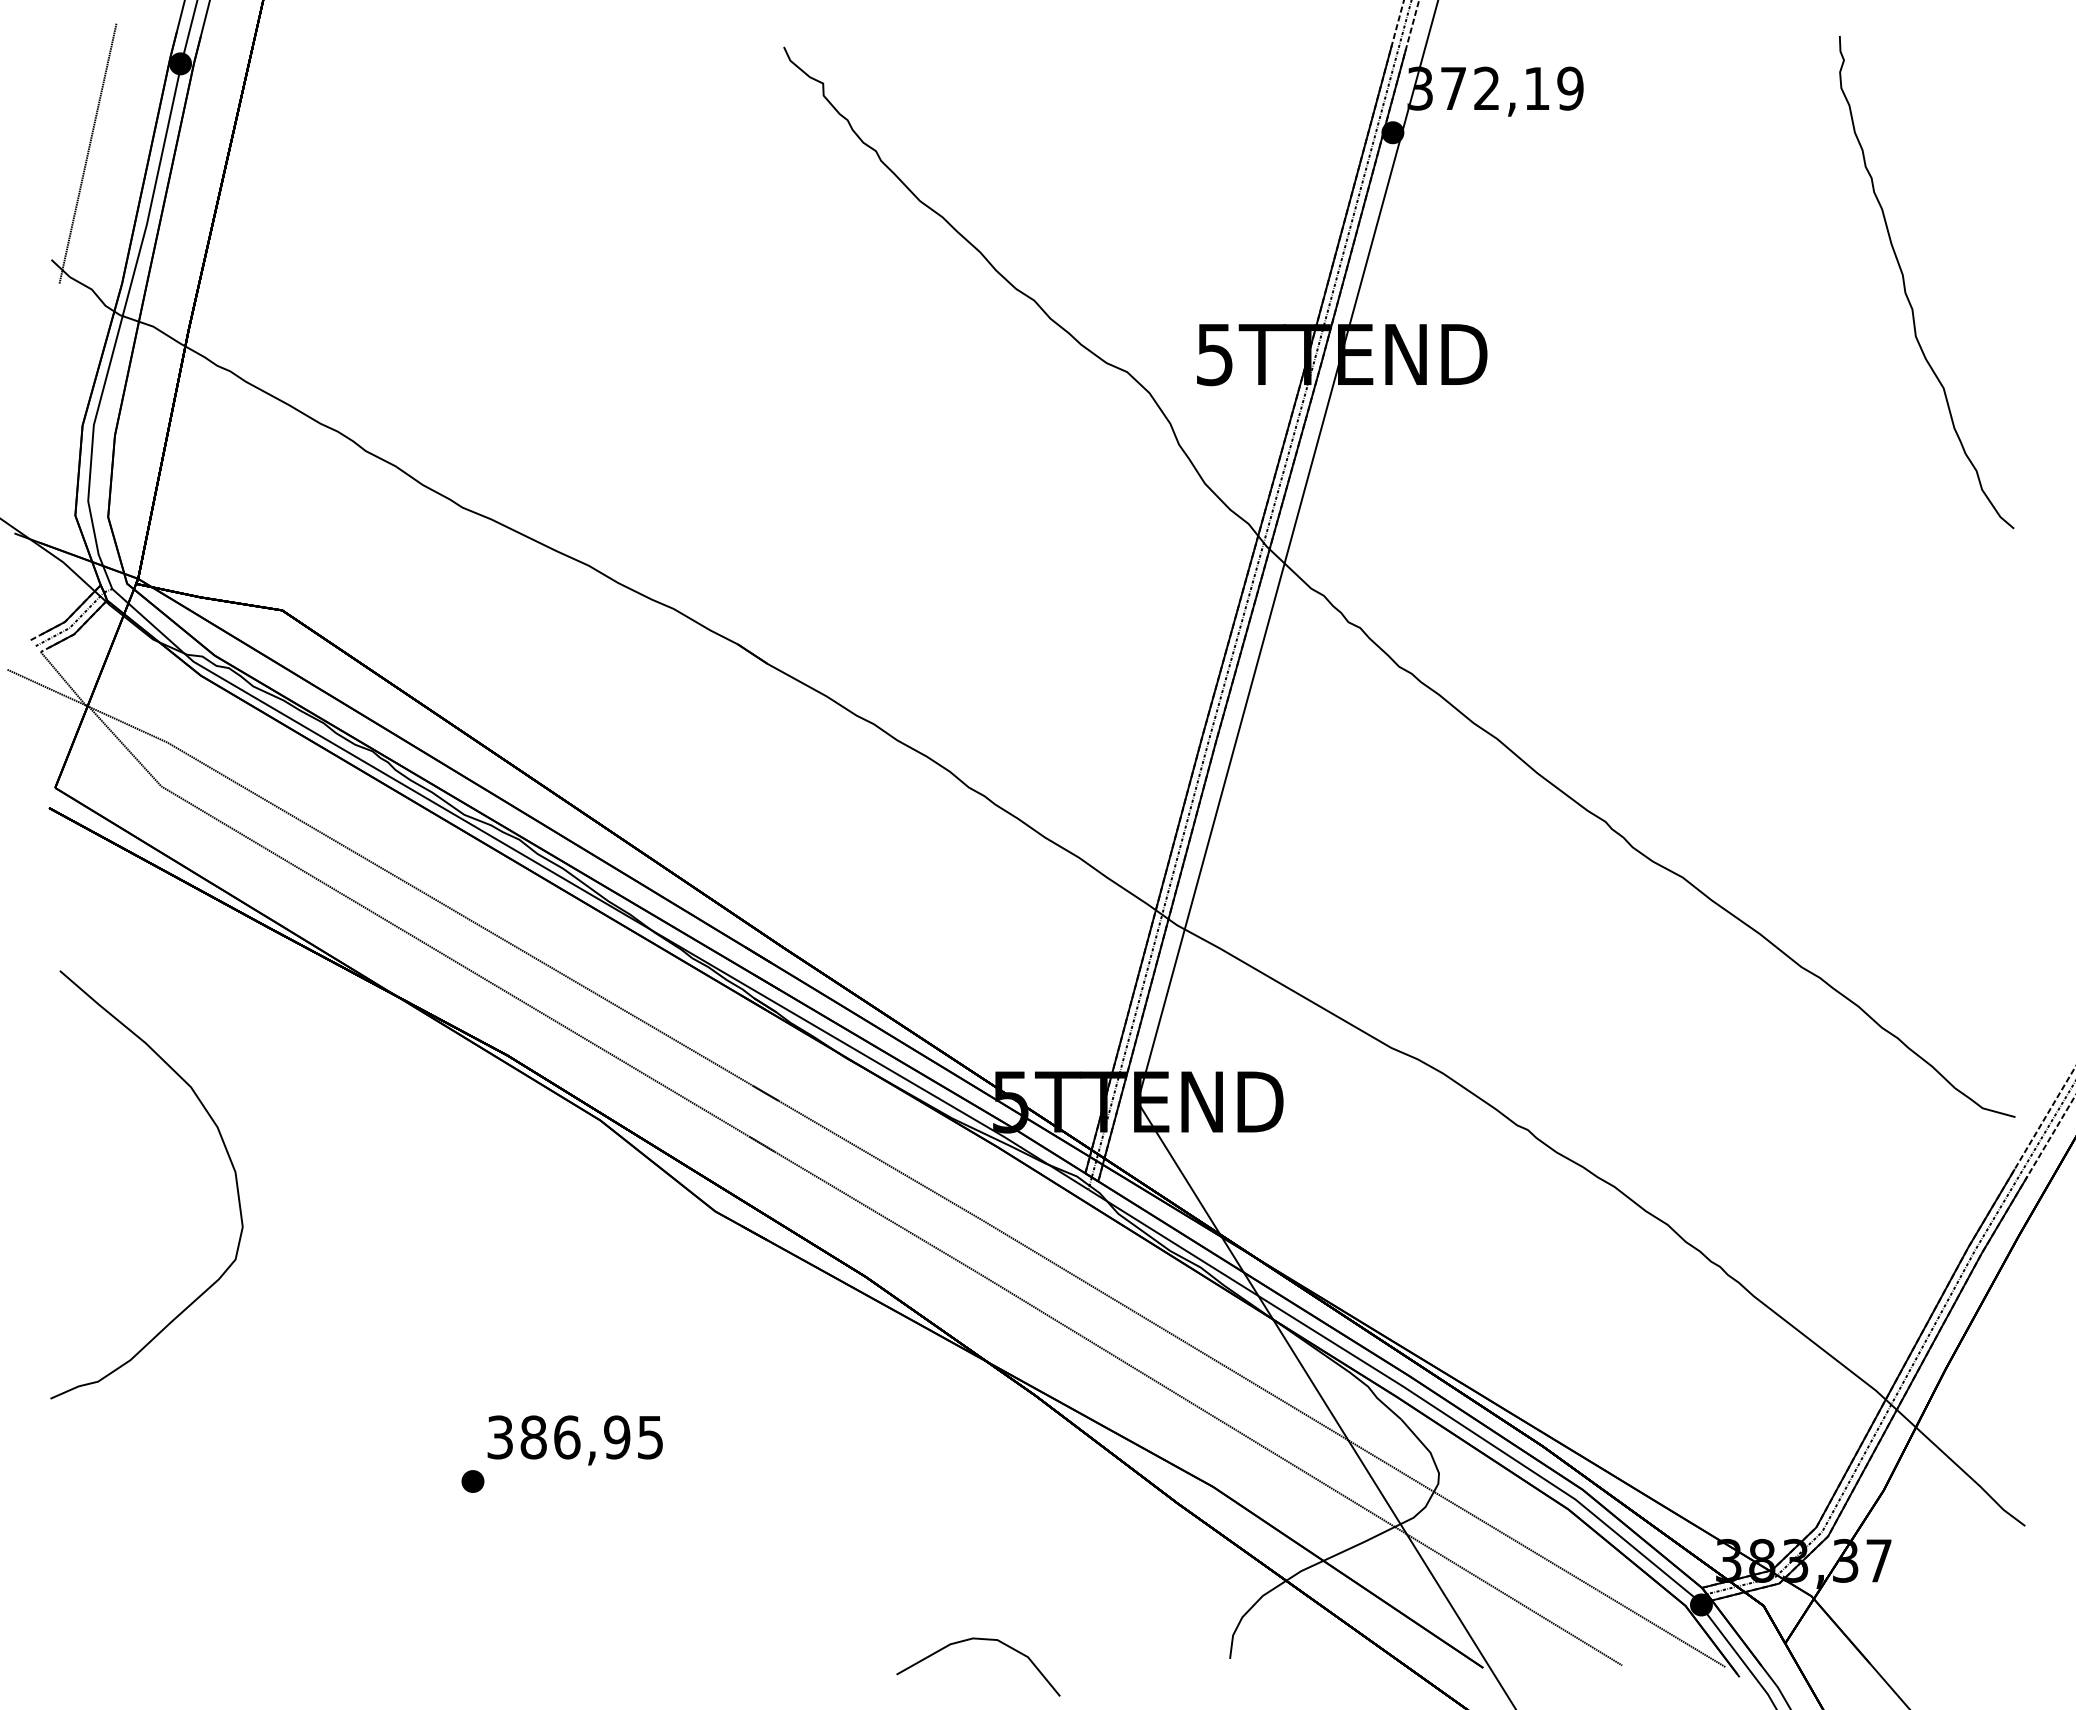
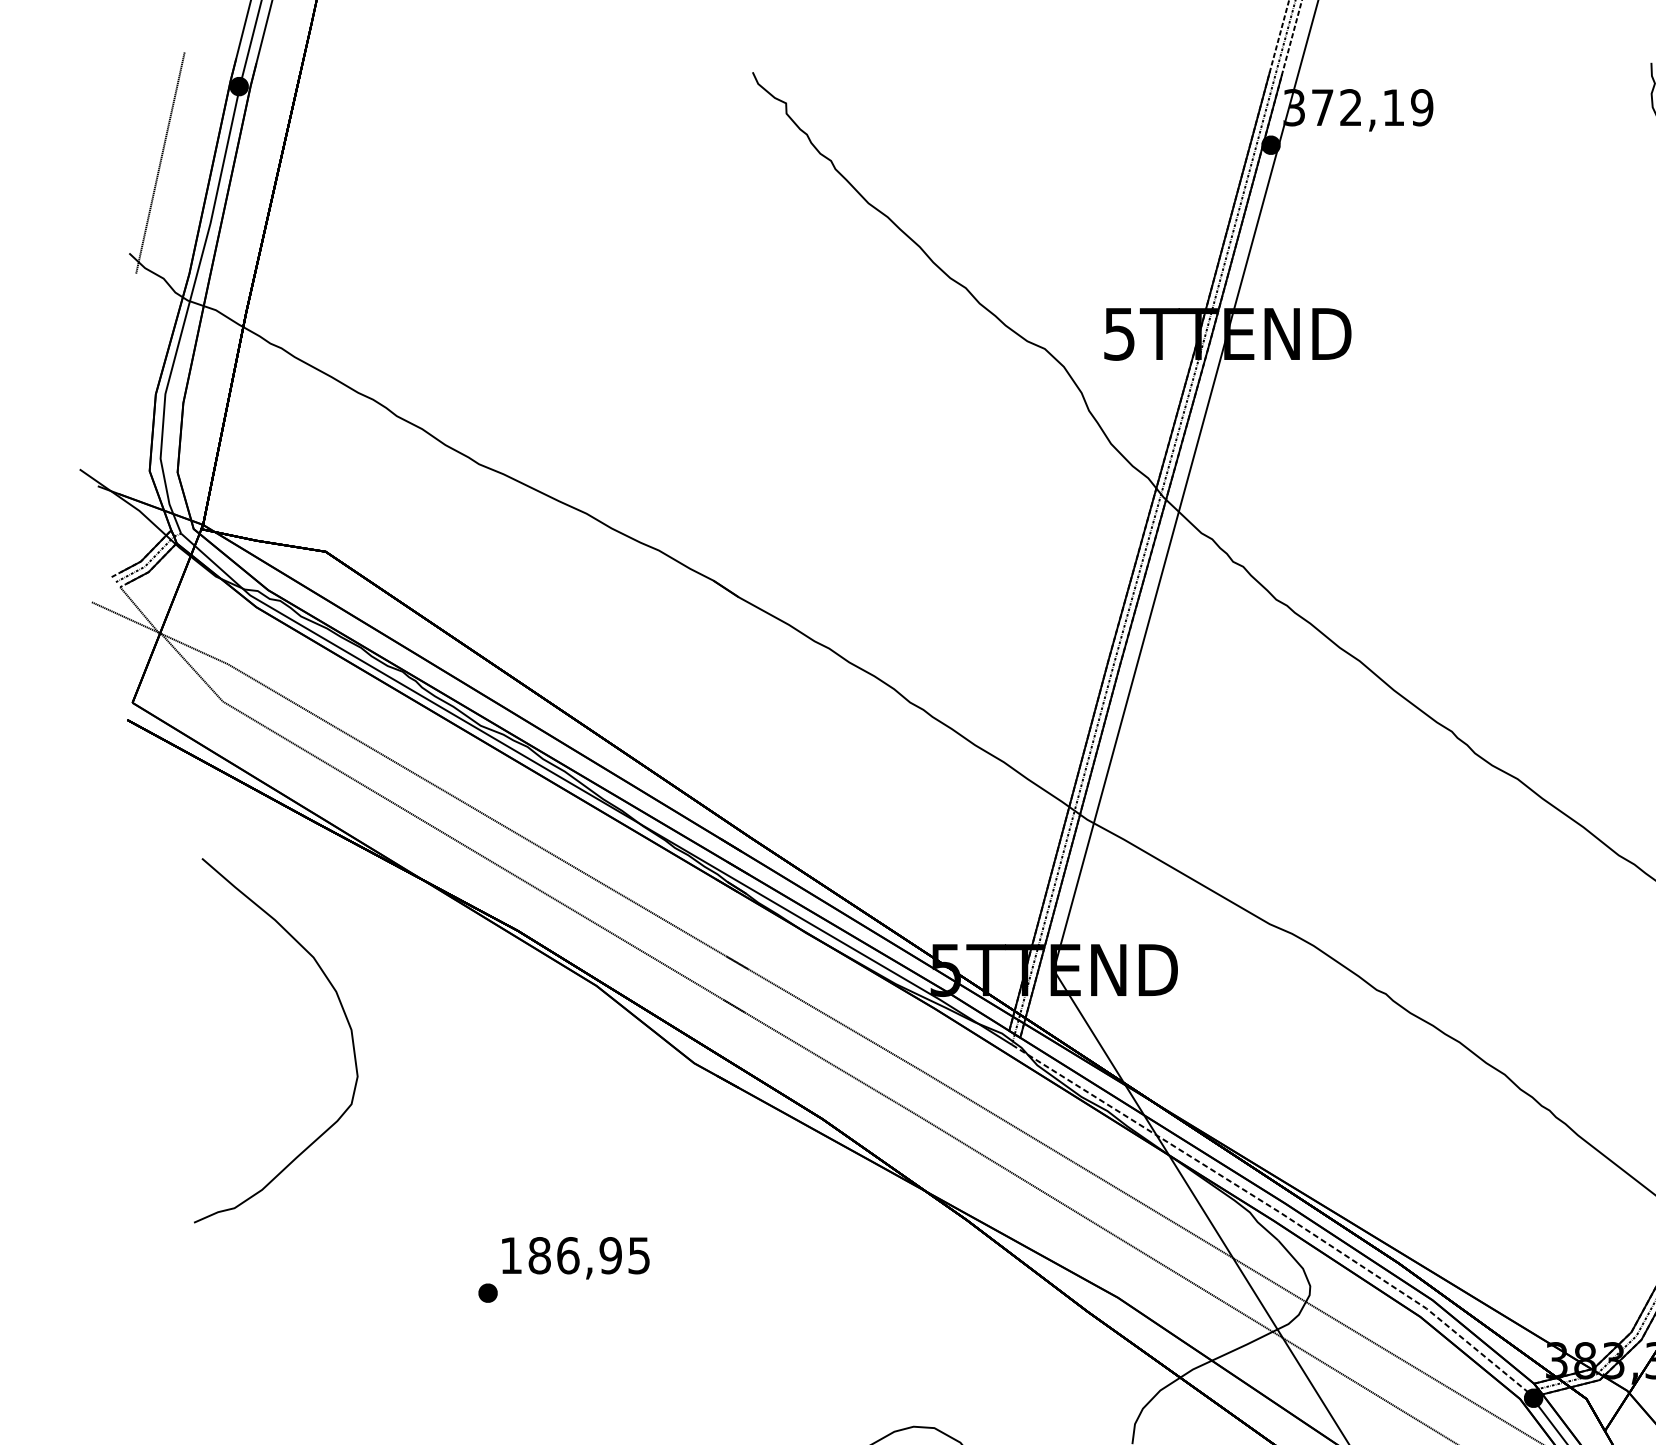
curve: (225, 1150) -> (342, 1011), moved
line: (1399, 1384) -> (1276, 1210), solid -> dashed
text: (499, 1437) -> (510, 1255), 386,95 -> 186,95

